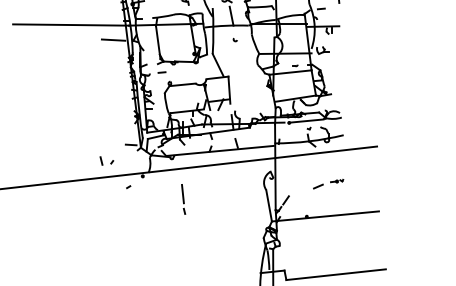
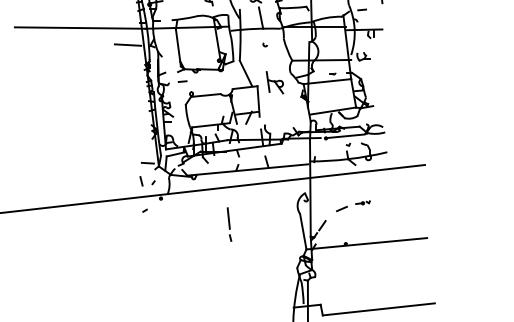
part: (243, 73) -> (274, 82), added
part: (106, 160) -> (147, 180), moved
part: (328, 183) -> (353, 205), moved
part: (183, 199) -> (229, 224), moved

